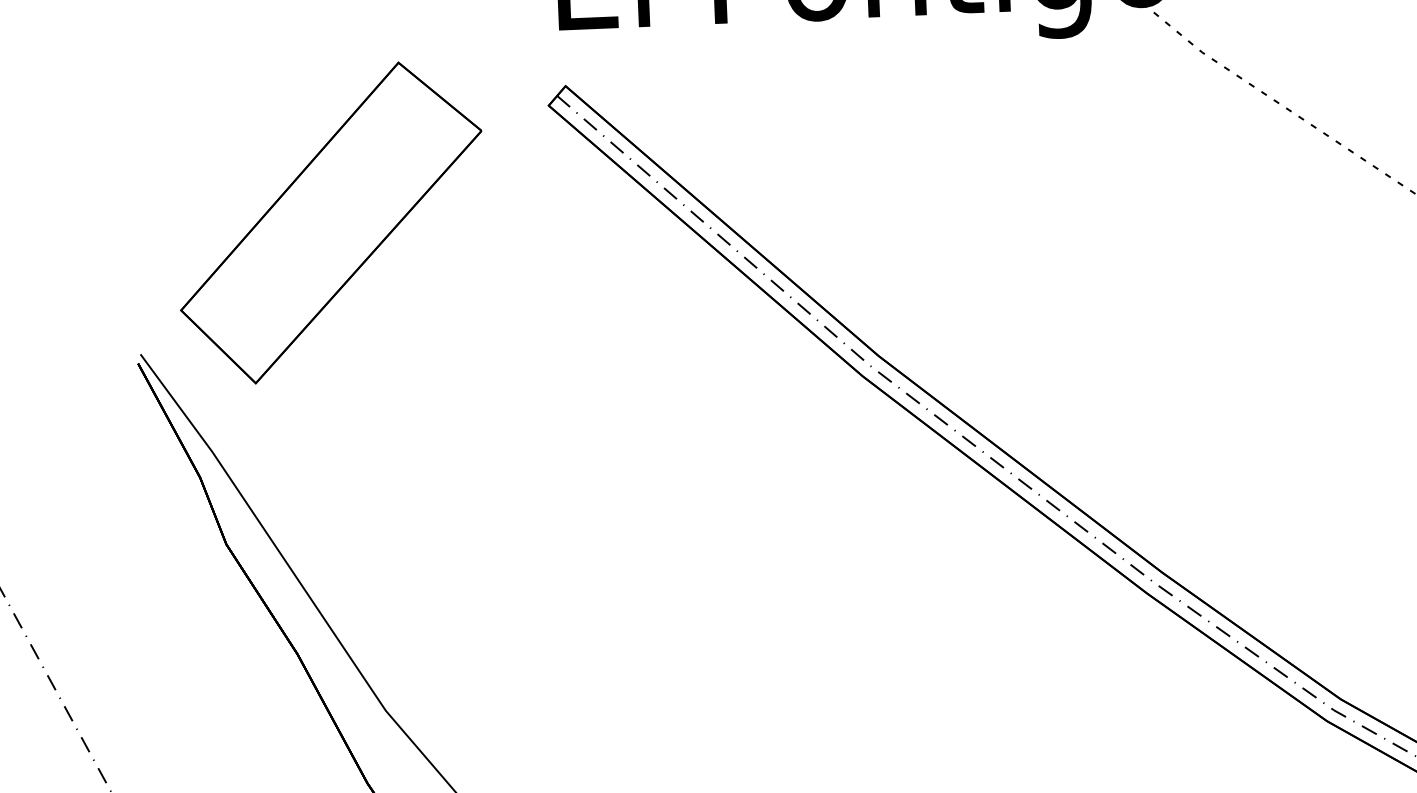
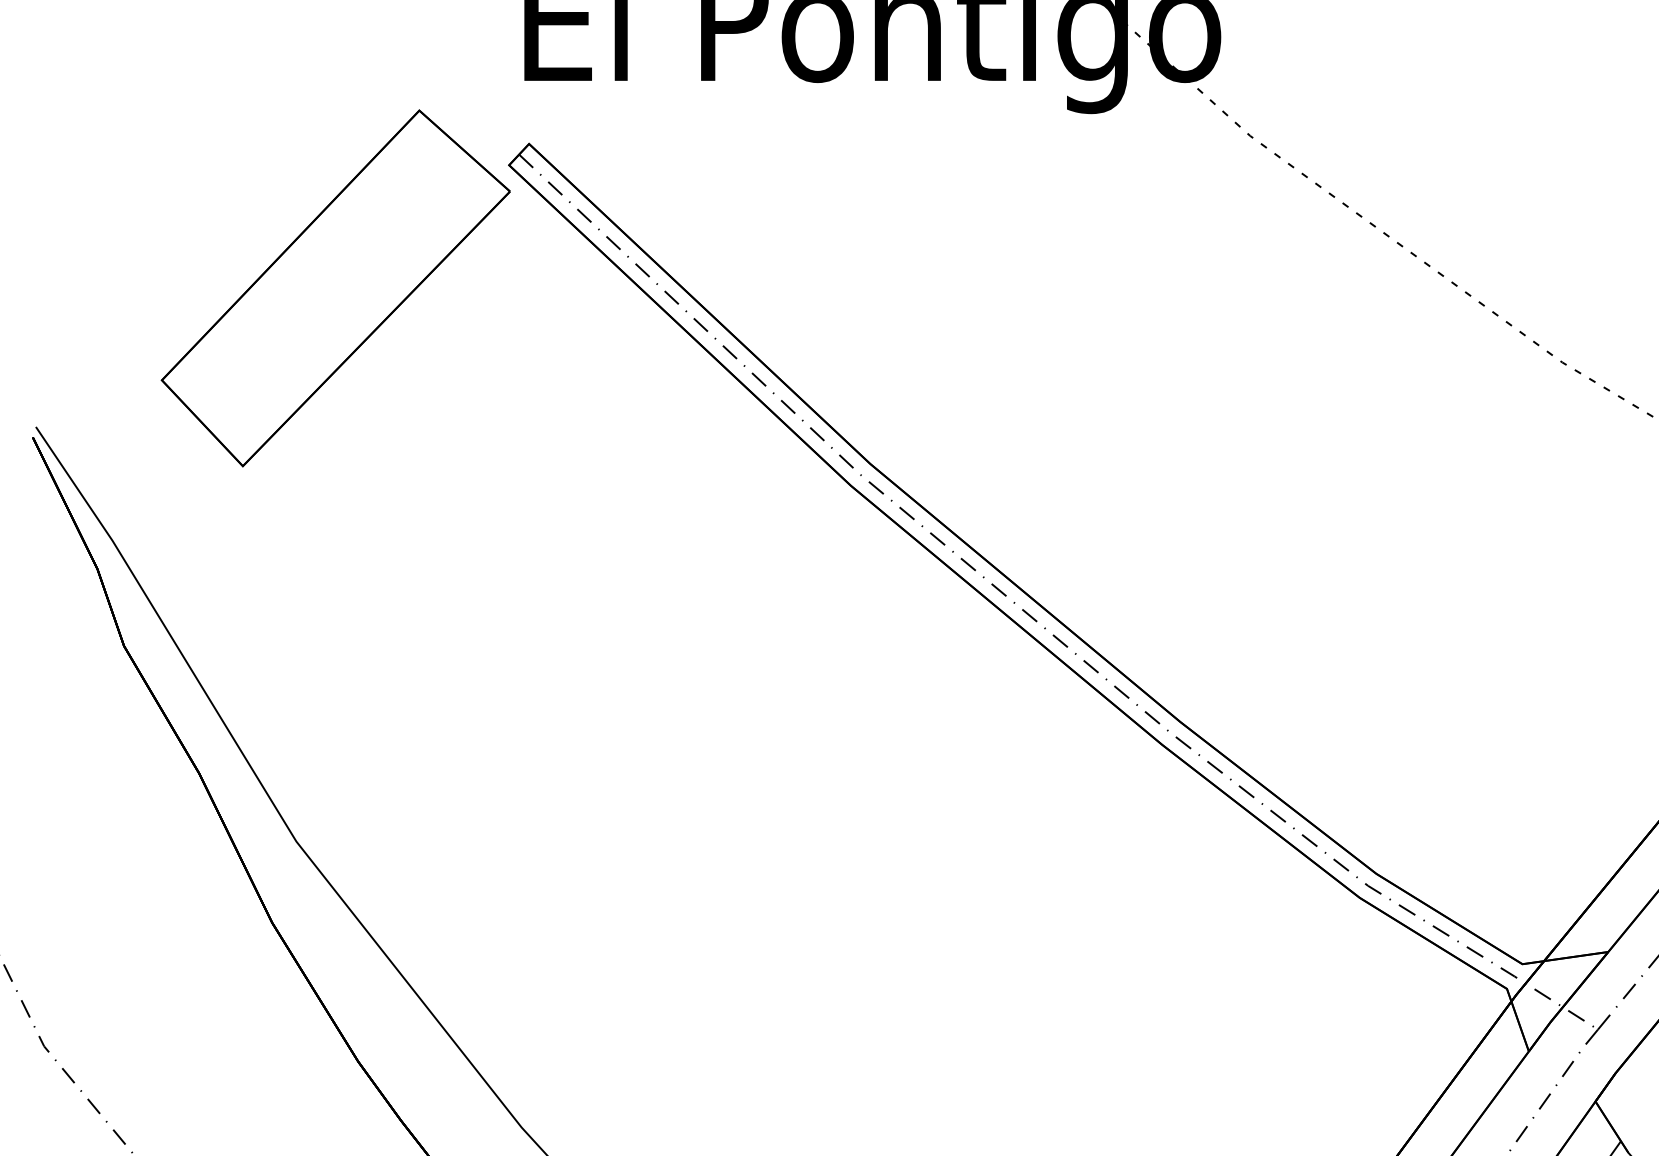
part: (331, 222) -> (335, 288), moved

